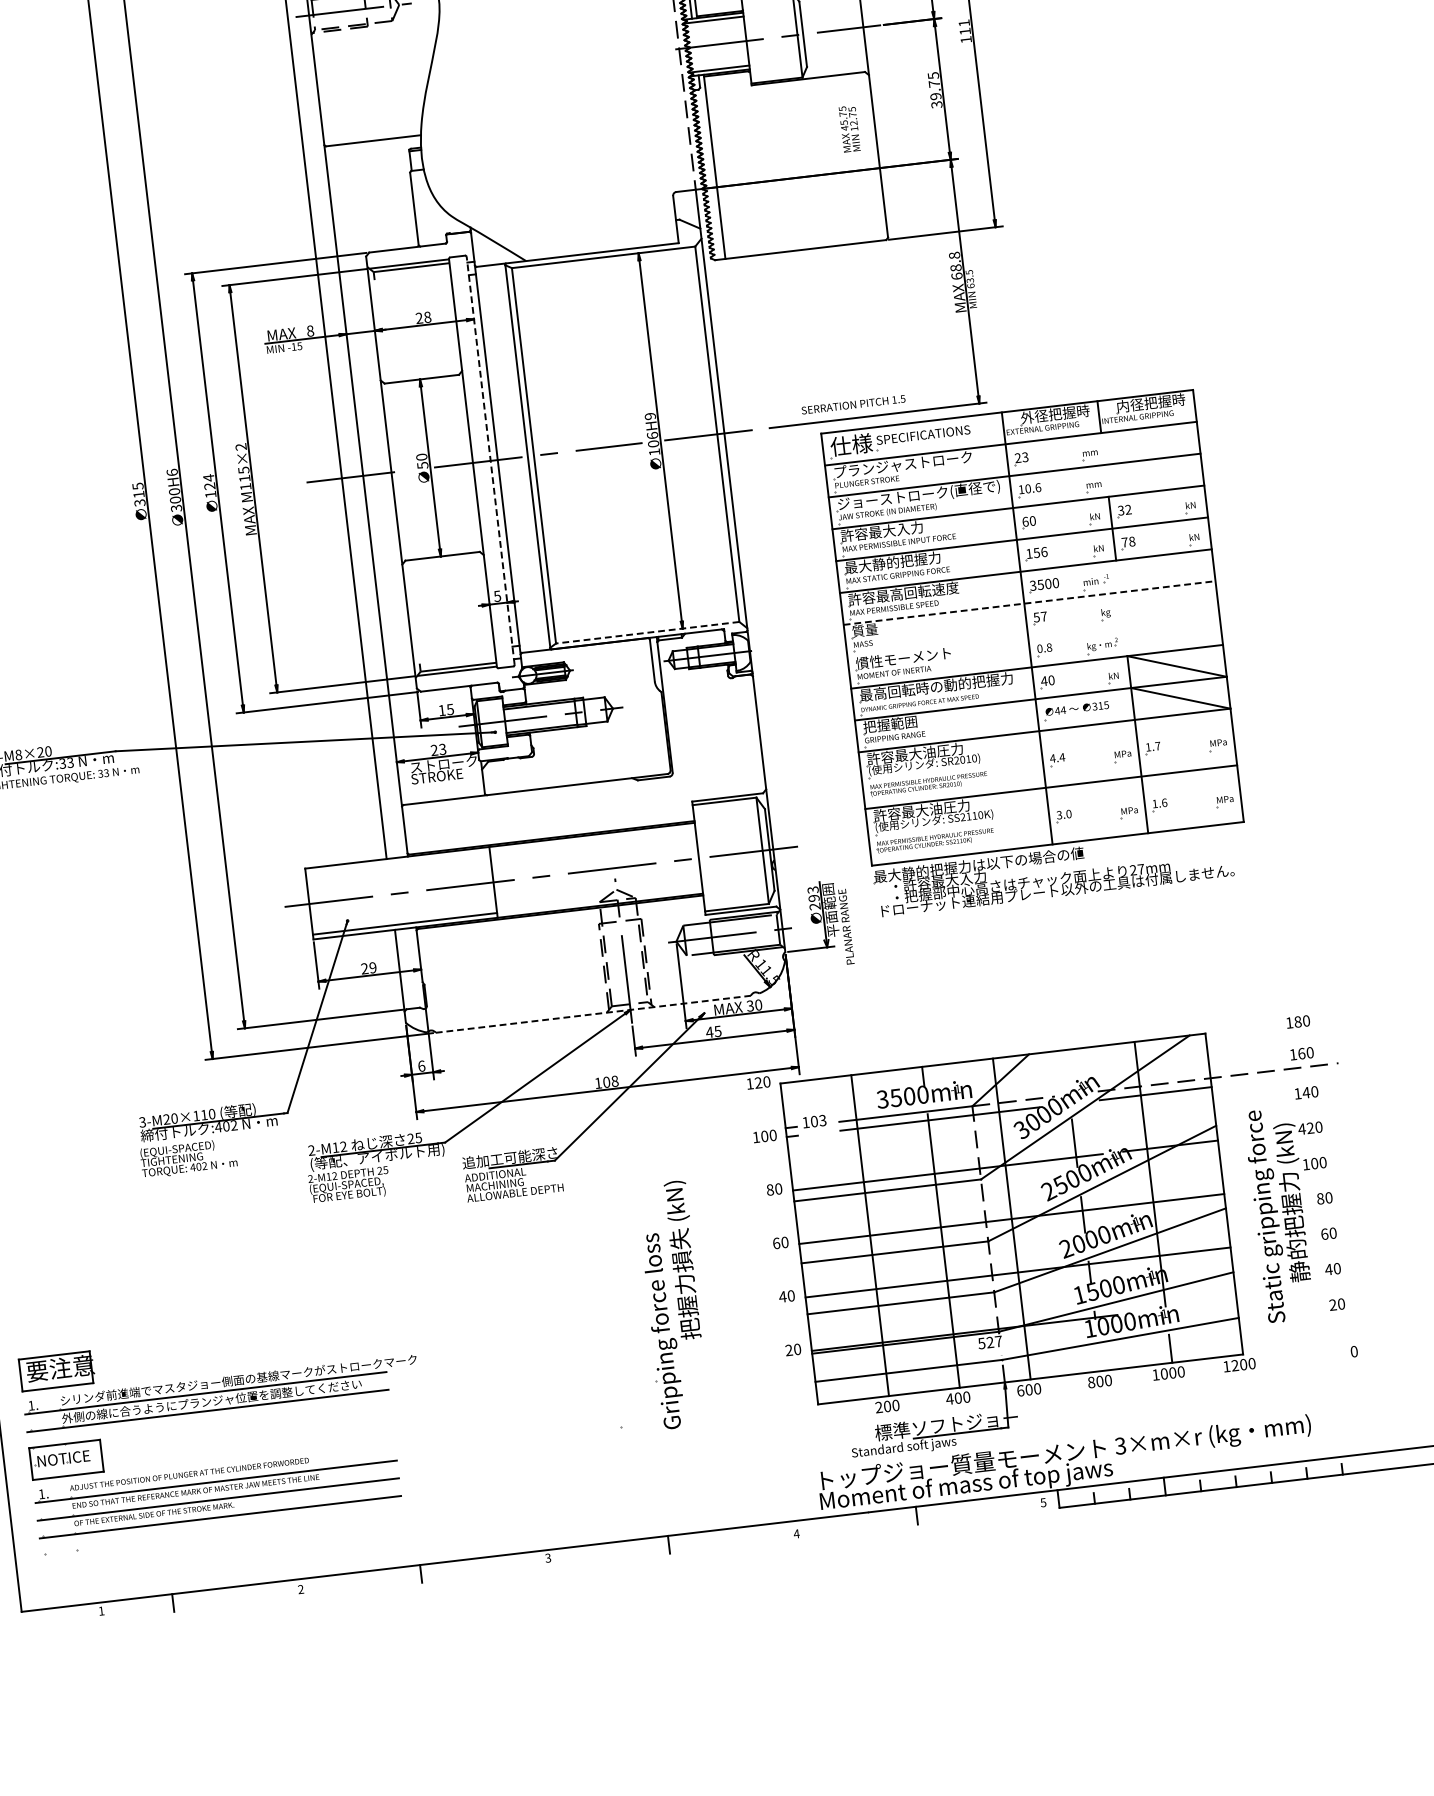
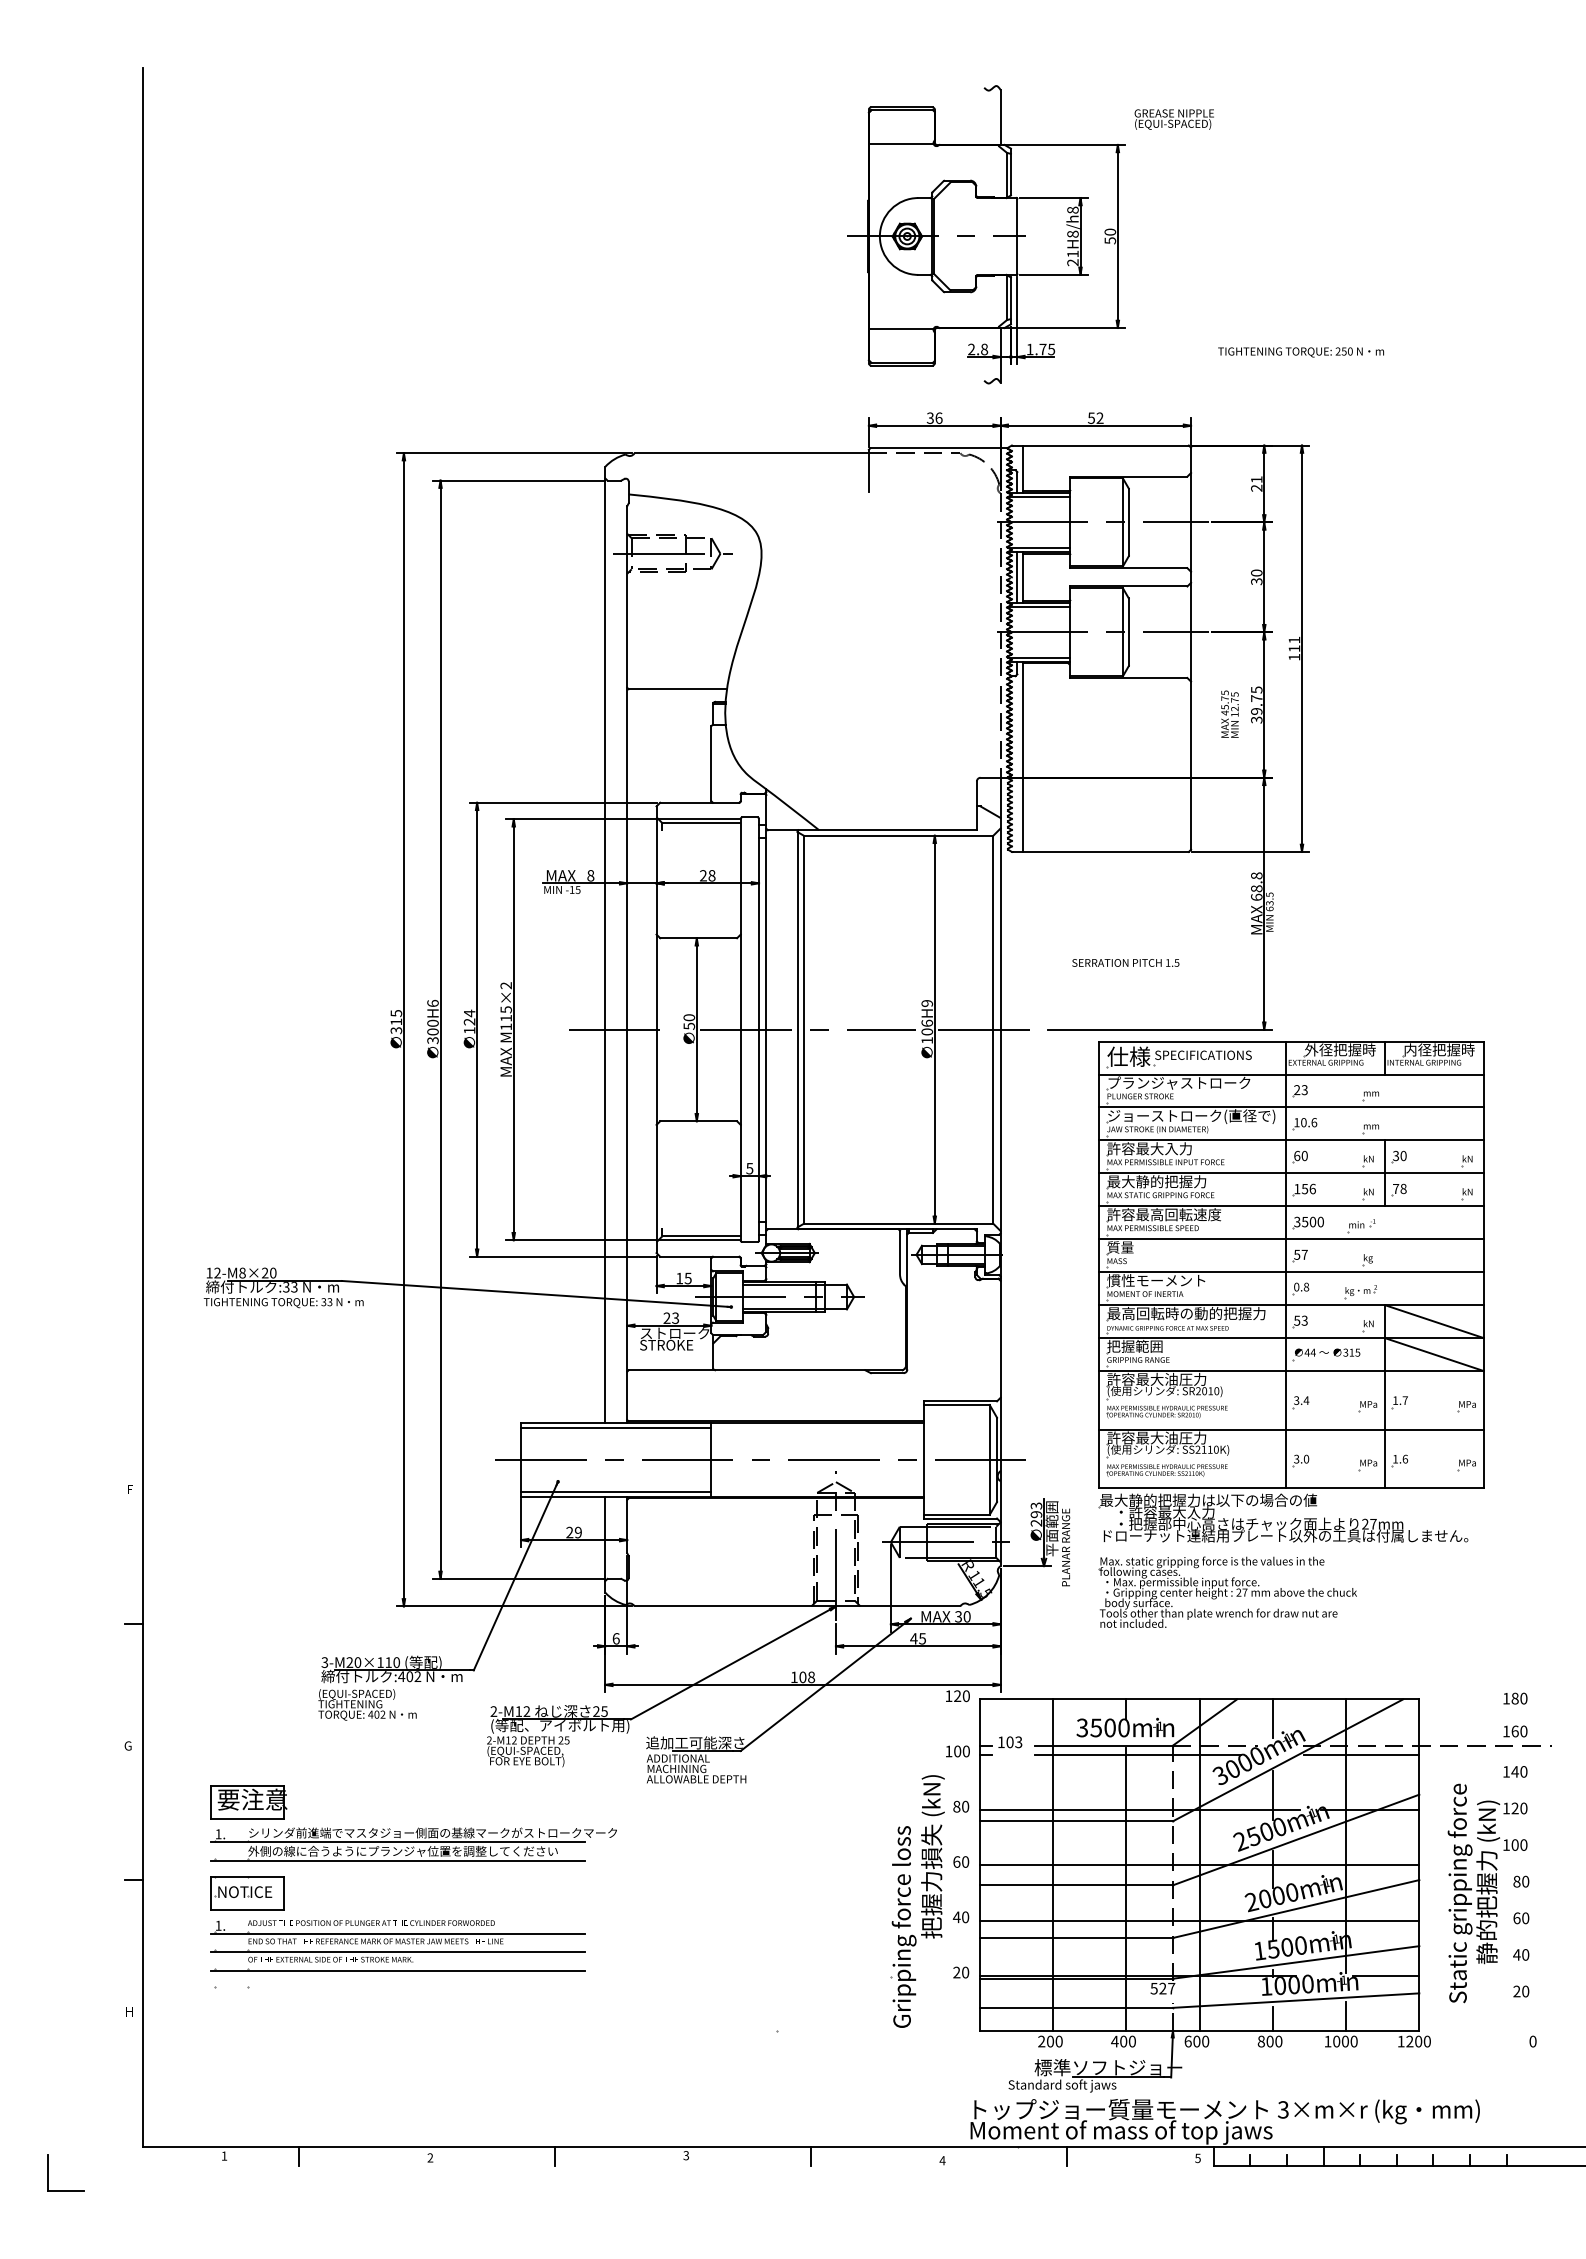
text: (849, 128) -> (1229, 713), moved
text: (853, 404) -> (1125, 962), moved
line: (491, 460) -> (759, 1029), dashed -> solid
text: (1128, 510) -> (1403, 1156), 32 -> 30
line: (1030, 603) -> (1292, 1239), dashed -> solid
line: (647, 632) -> (898, 1223), dashed -> solid
line: (1033, 635) -> (1291, 1272), added
text: (1047, 680) -> (1300, 1320), 40 -> 53
text: (1052, 758) -> (1296, 1400), 4.4 -> 3.4
line: (398, 862) -> (616, 1428), added
part: (1007, 951) -> (1227, 1591), added
line: (593, 1014) -> (797, 1606), dashed -> solid
line: (1065, 1068) -> (1272, 1718), added
text: (1302, 1129) -> (1506, 1808), 420 -> 120
line: (1204, 1304) -> (1385, 1975), added
part: (673, 1305) -> (917, 1901), moved
line: (1099, 1358) -> (1272, 2018), added
part: (223, 1409) -> (413, 1861), moved

